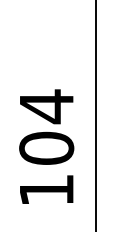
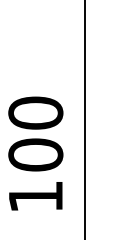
text: (46, 106) -> (35, 113), 104 -> 100

